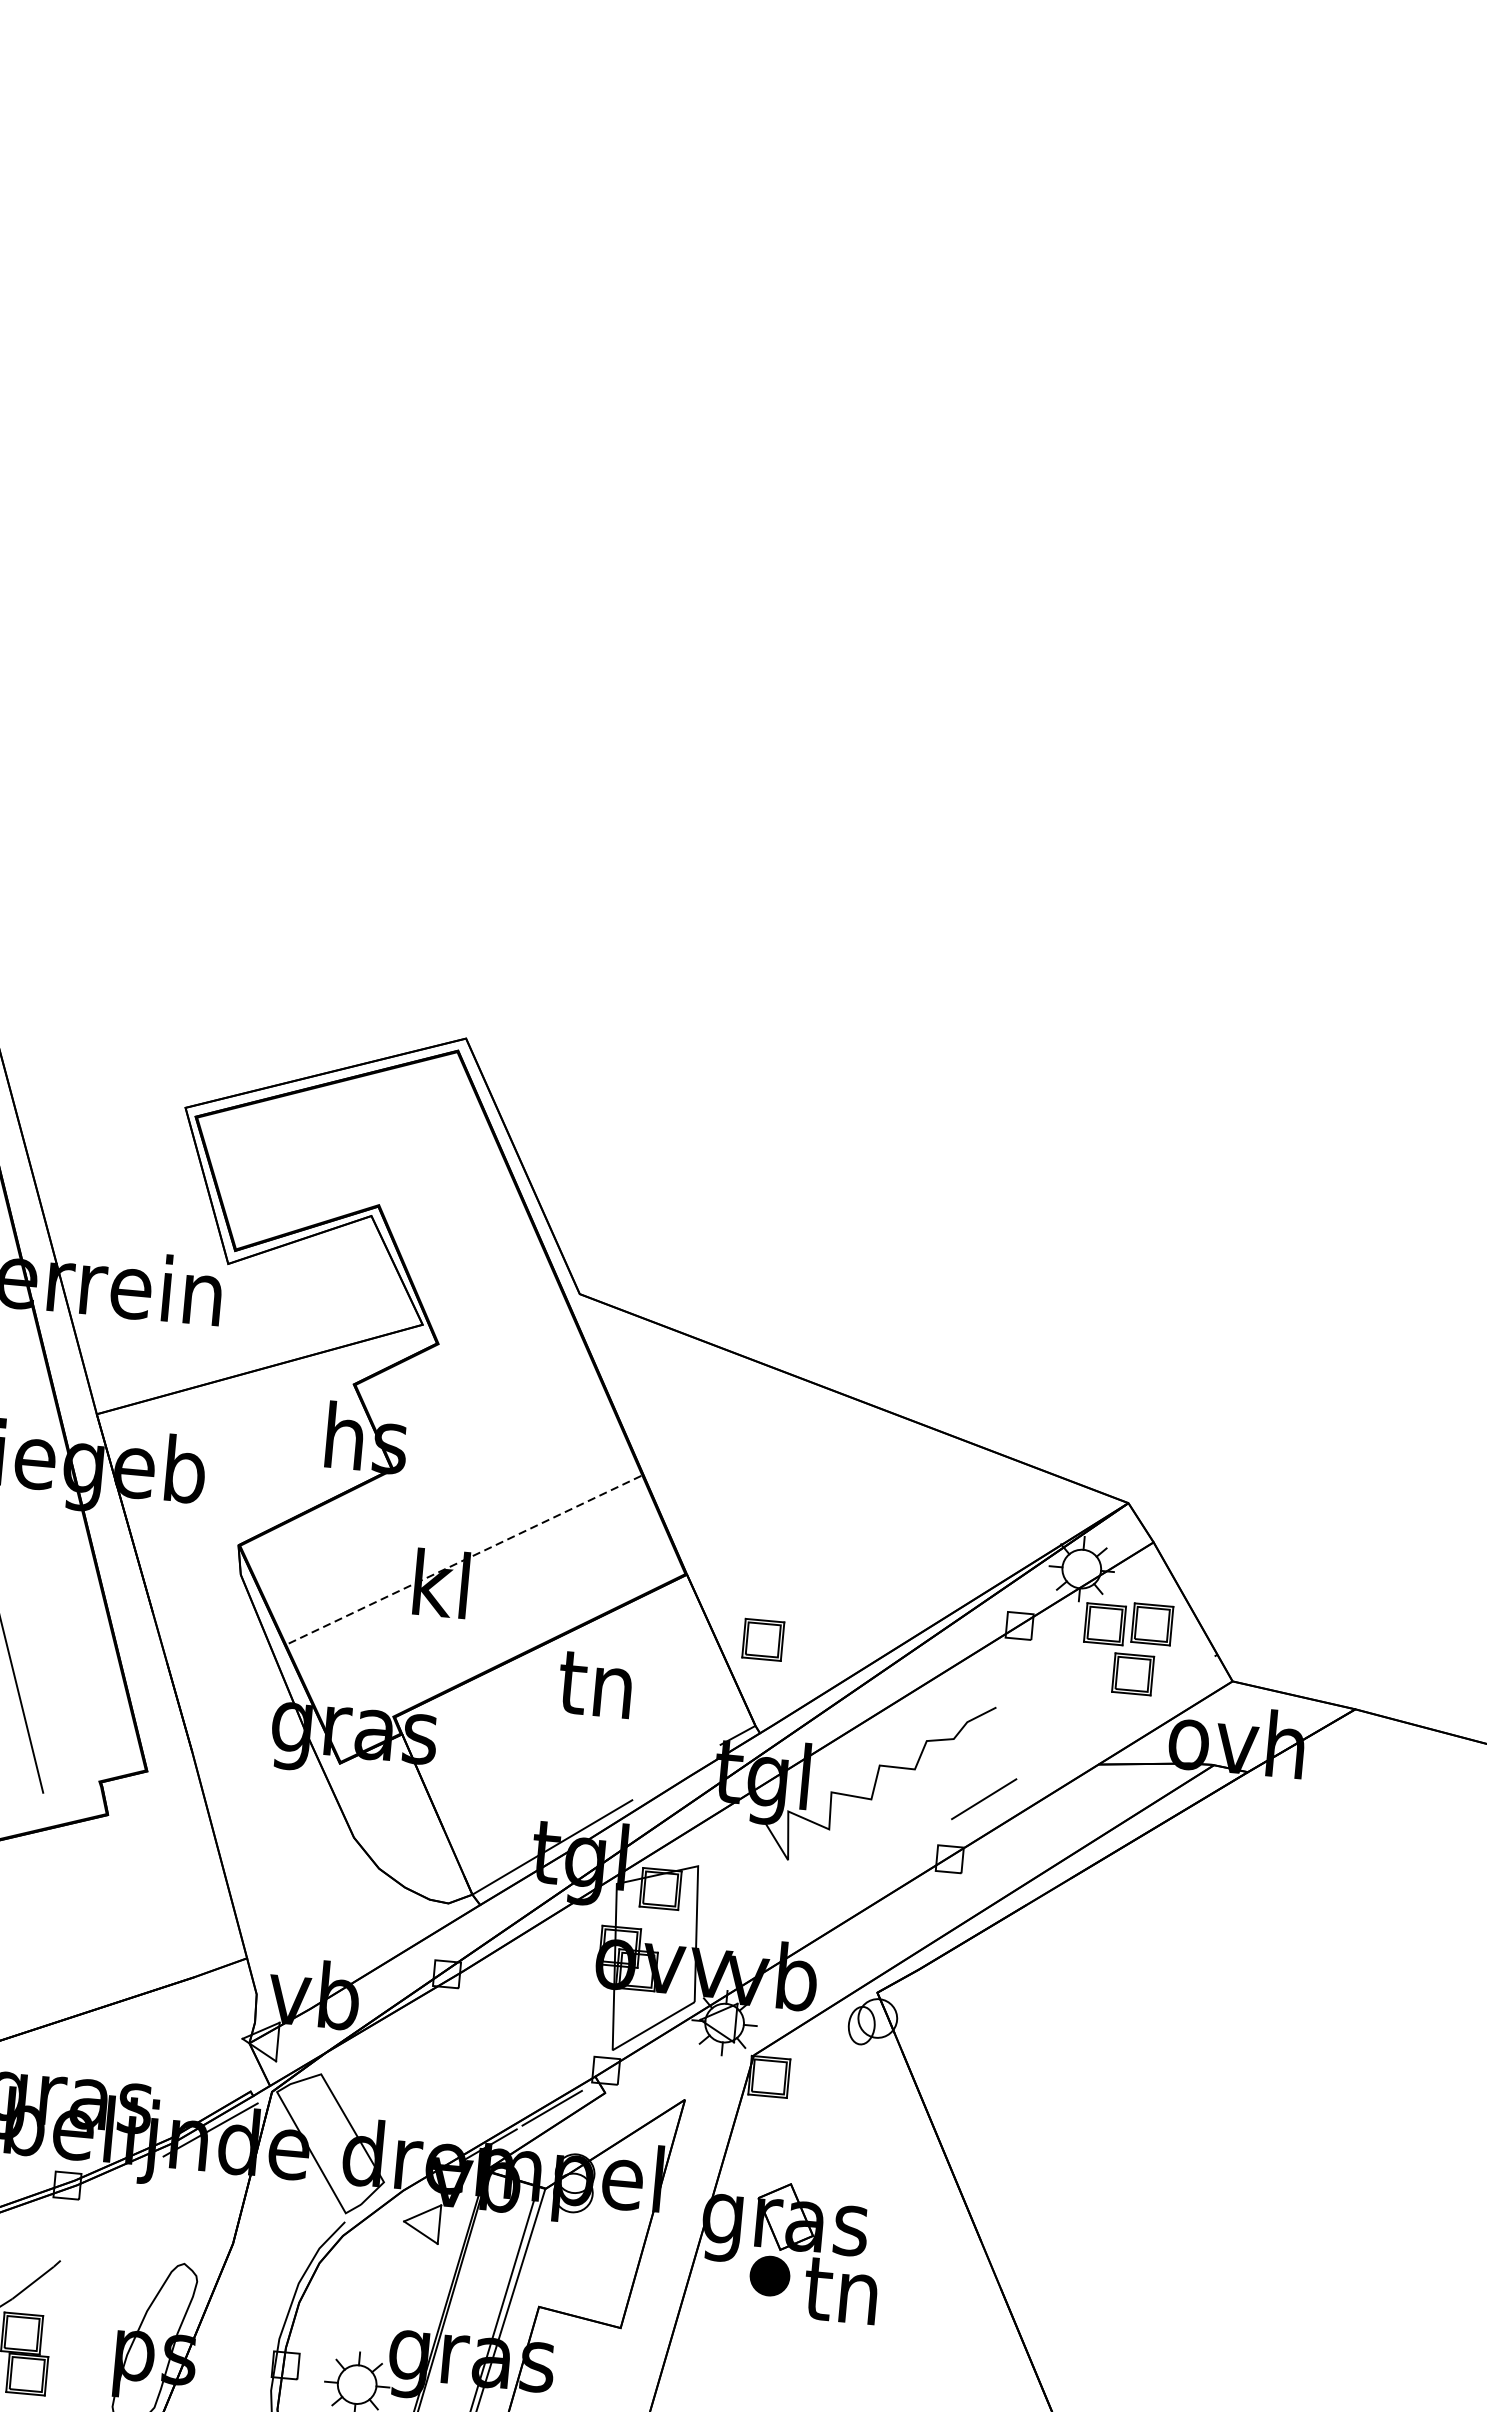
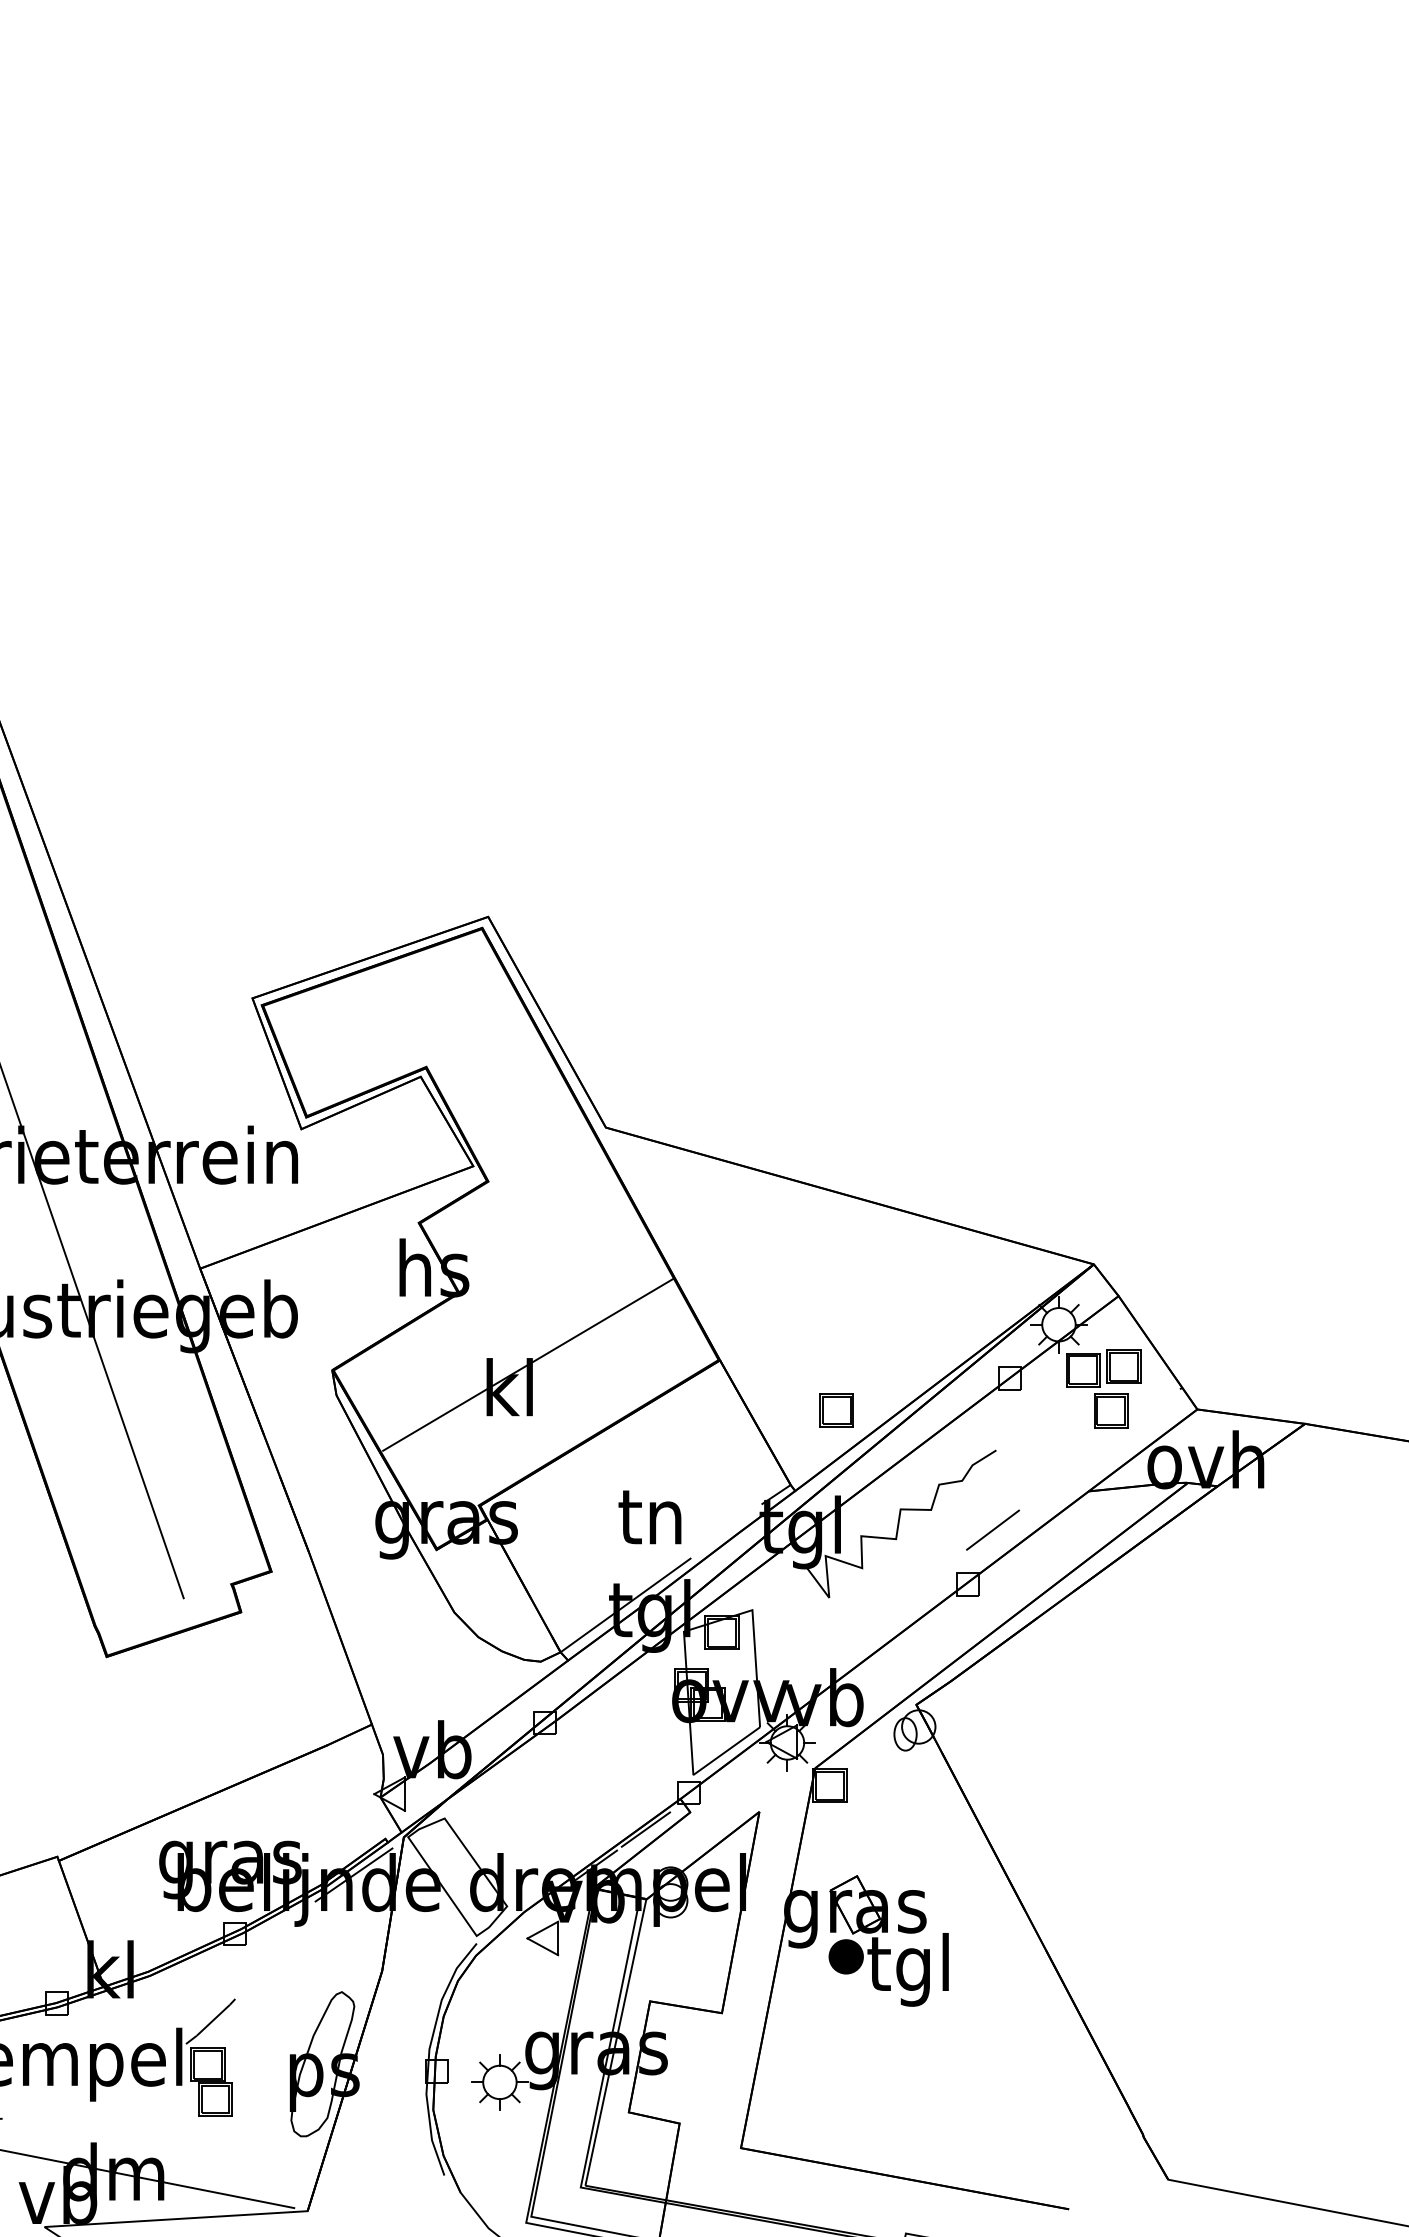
line: (464, 1560) -> (527, 1365), dashed -> solid
part: (763, 1639) -> (836, 1410), moved
text: (594, 1685) -> (649, 1517), moved
text: (839, 2297) -> (907, 1969), tn -> tgl

